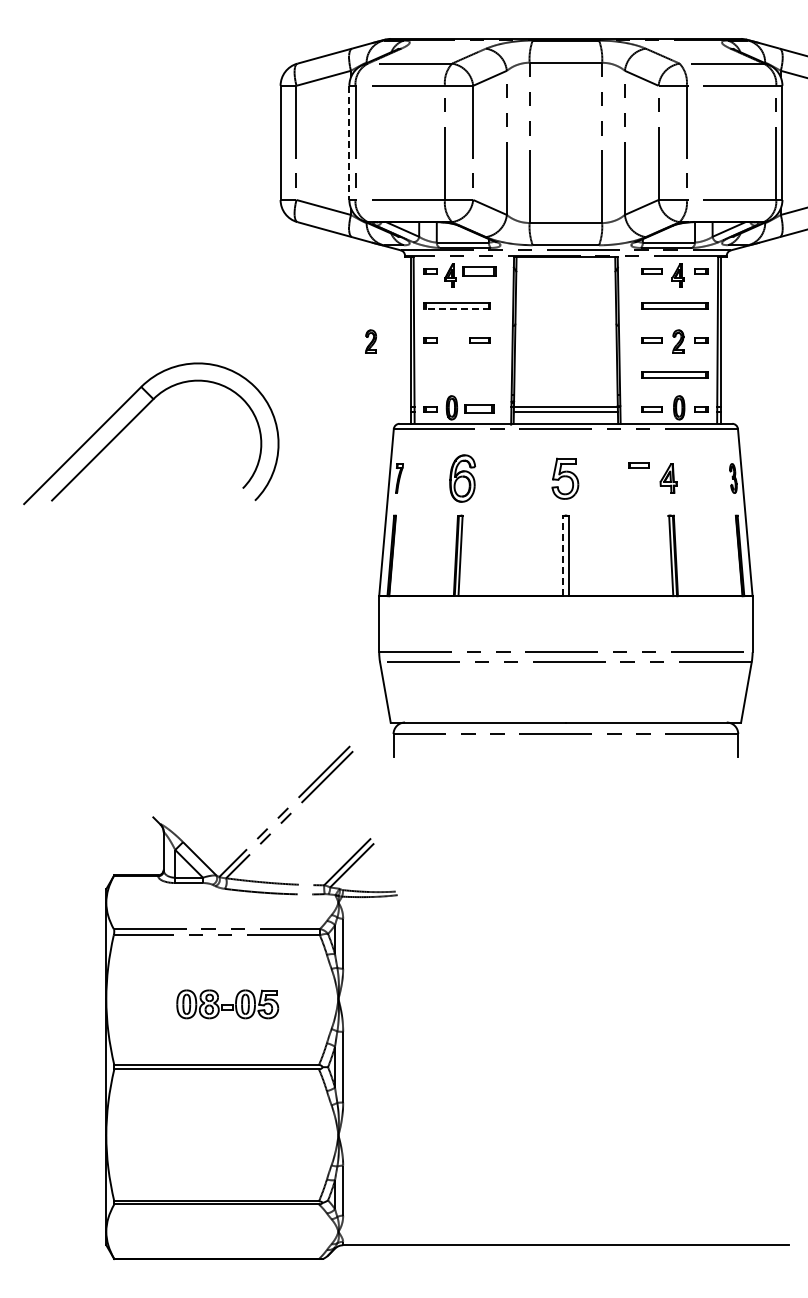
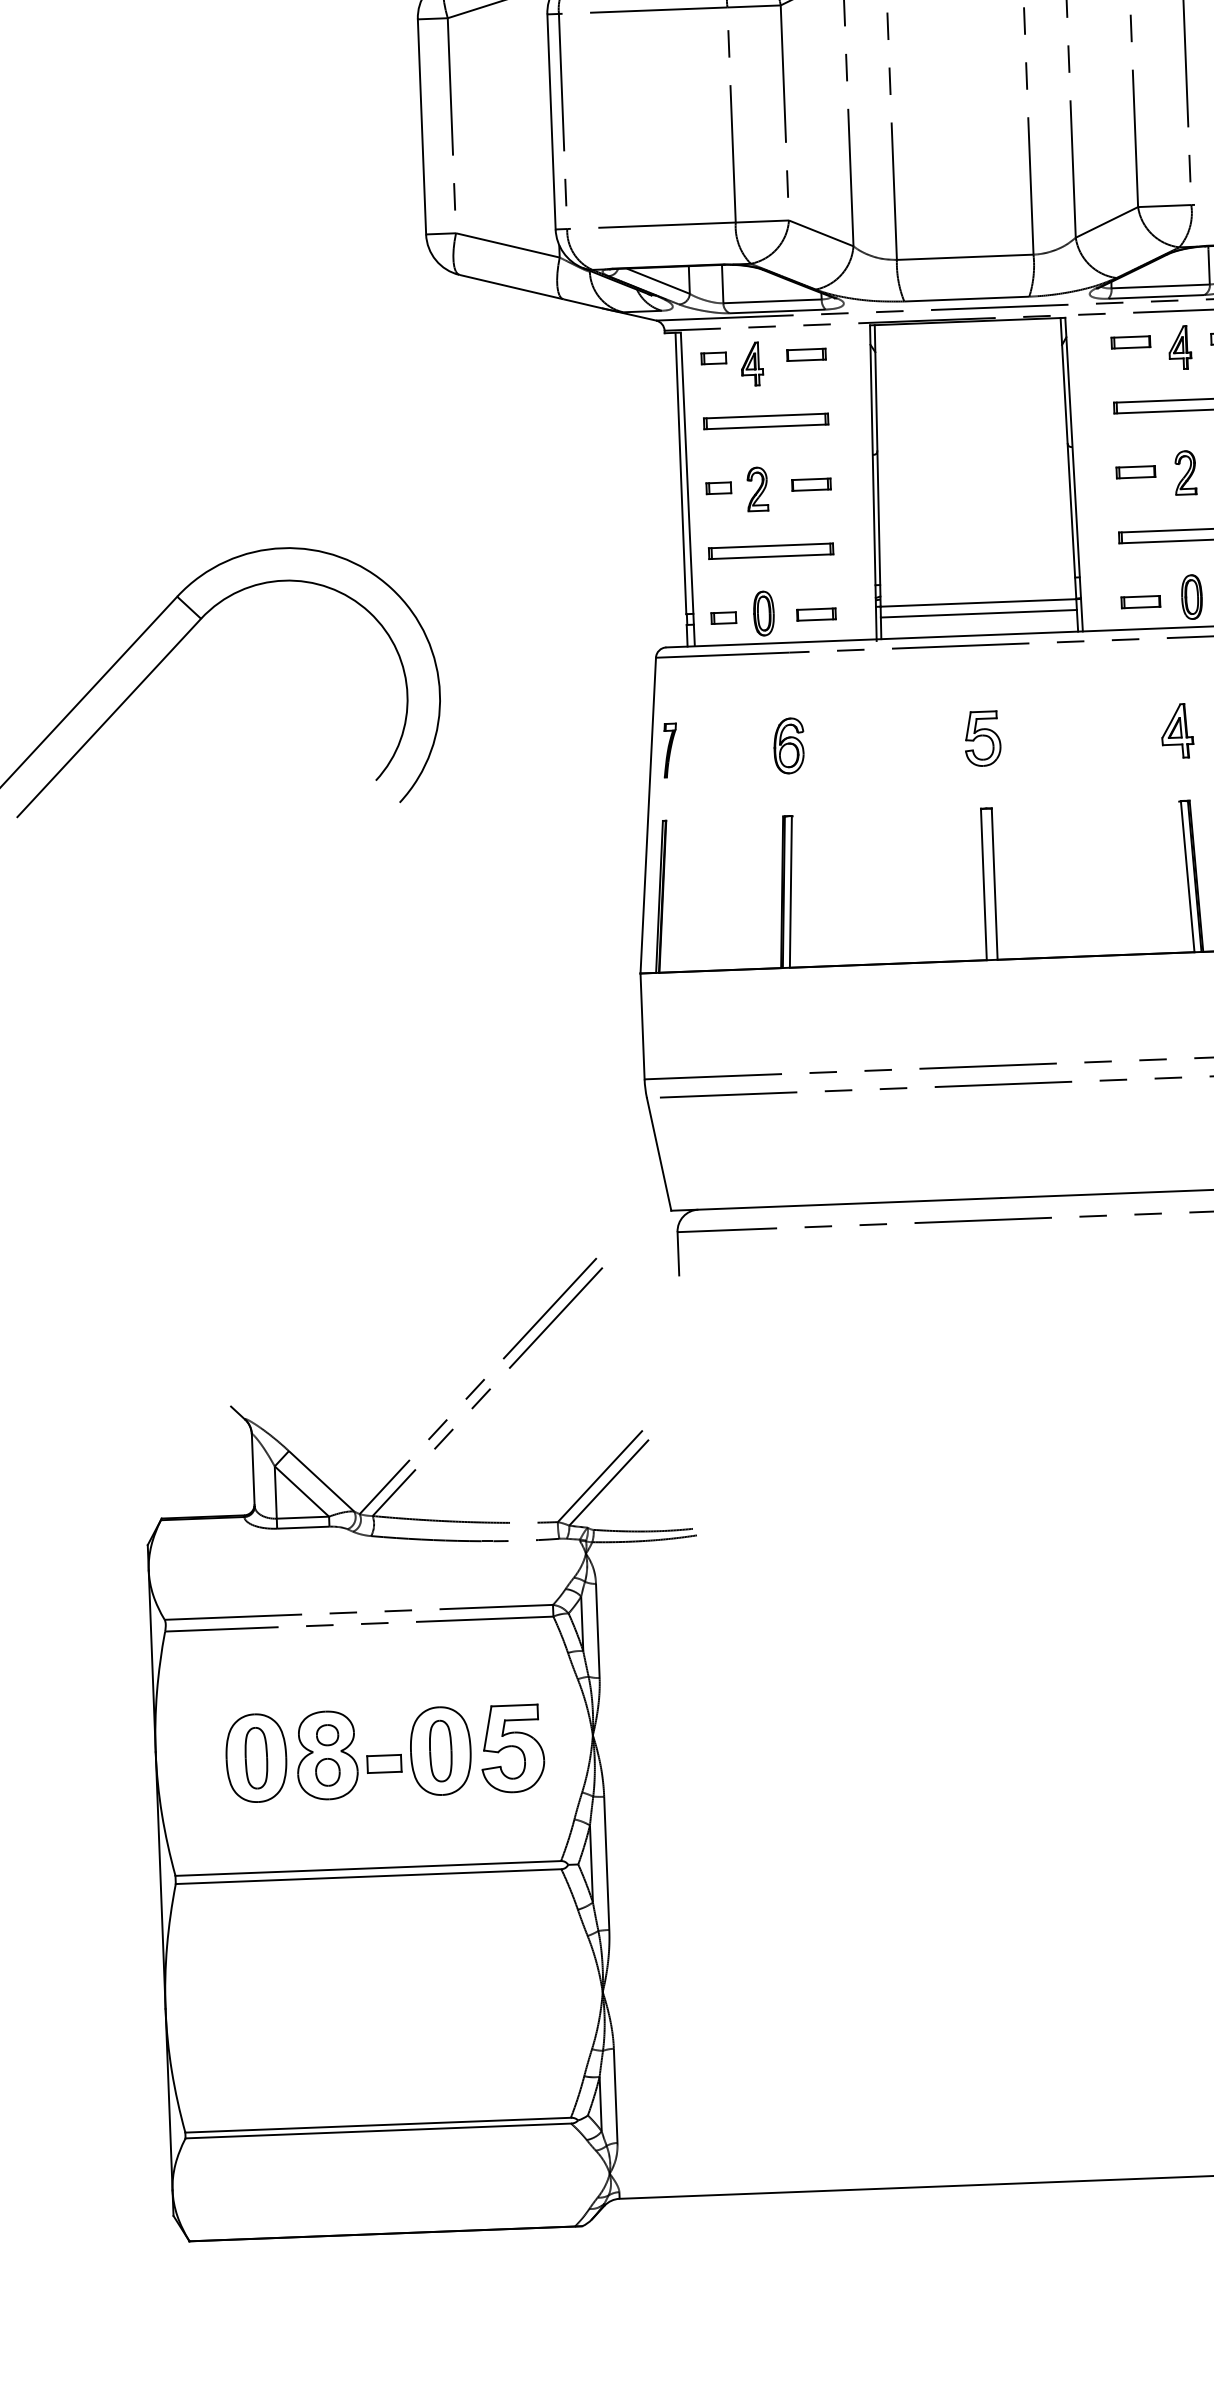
line: (349, 143) -> (551, 123), dashed -> solid
part: (479, 271) -> (805, 354), size x0.62
line: (457, 308) -> (767, 426), dashed -> solid
part: (370, 341) -> (756, 488), moved
part: (456, 374) -> (770, 550), added
part: (479, 409) -> (815, 614), size x0.71
part: (638, 465) -> (1119, 708), removed
part: (462, 478) -> (788, 745), size x0.62
part: (565, 478) -> (982, 738), size x0.71
line: (563, 555) -> (984, 883), dashed -> solid
part: (227, 1004) -> (384, 1753), size x1.67

